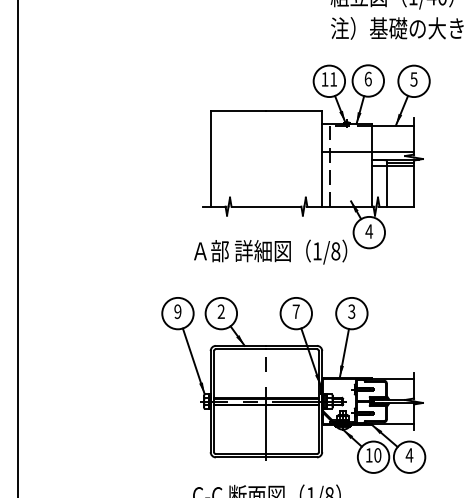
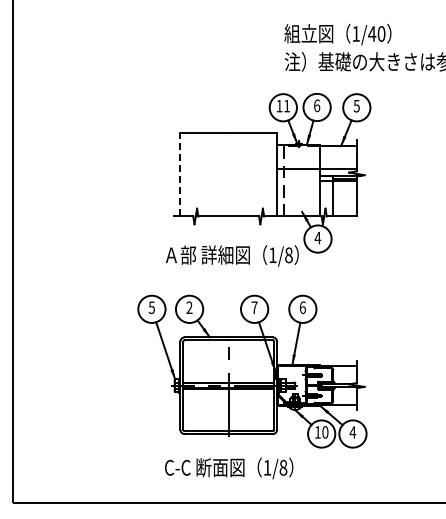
line: (210, 158) -> (180, 174), solid -> dashed
text: (177, 311) -> (151, 307), 9 -> 5
text: (351, 311) -> (302, 307), 3 -> 6

